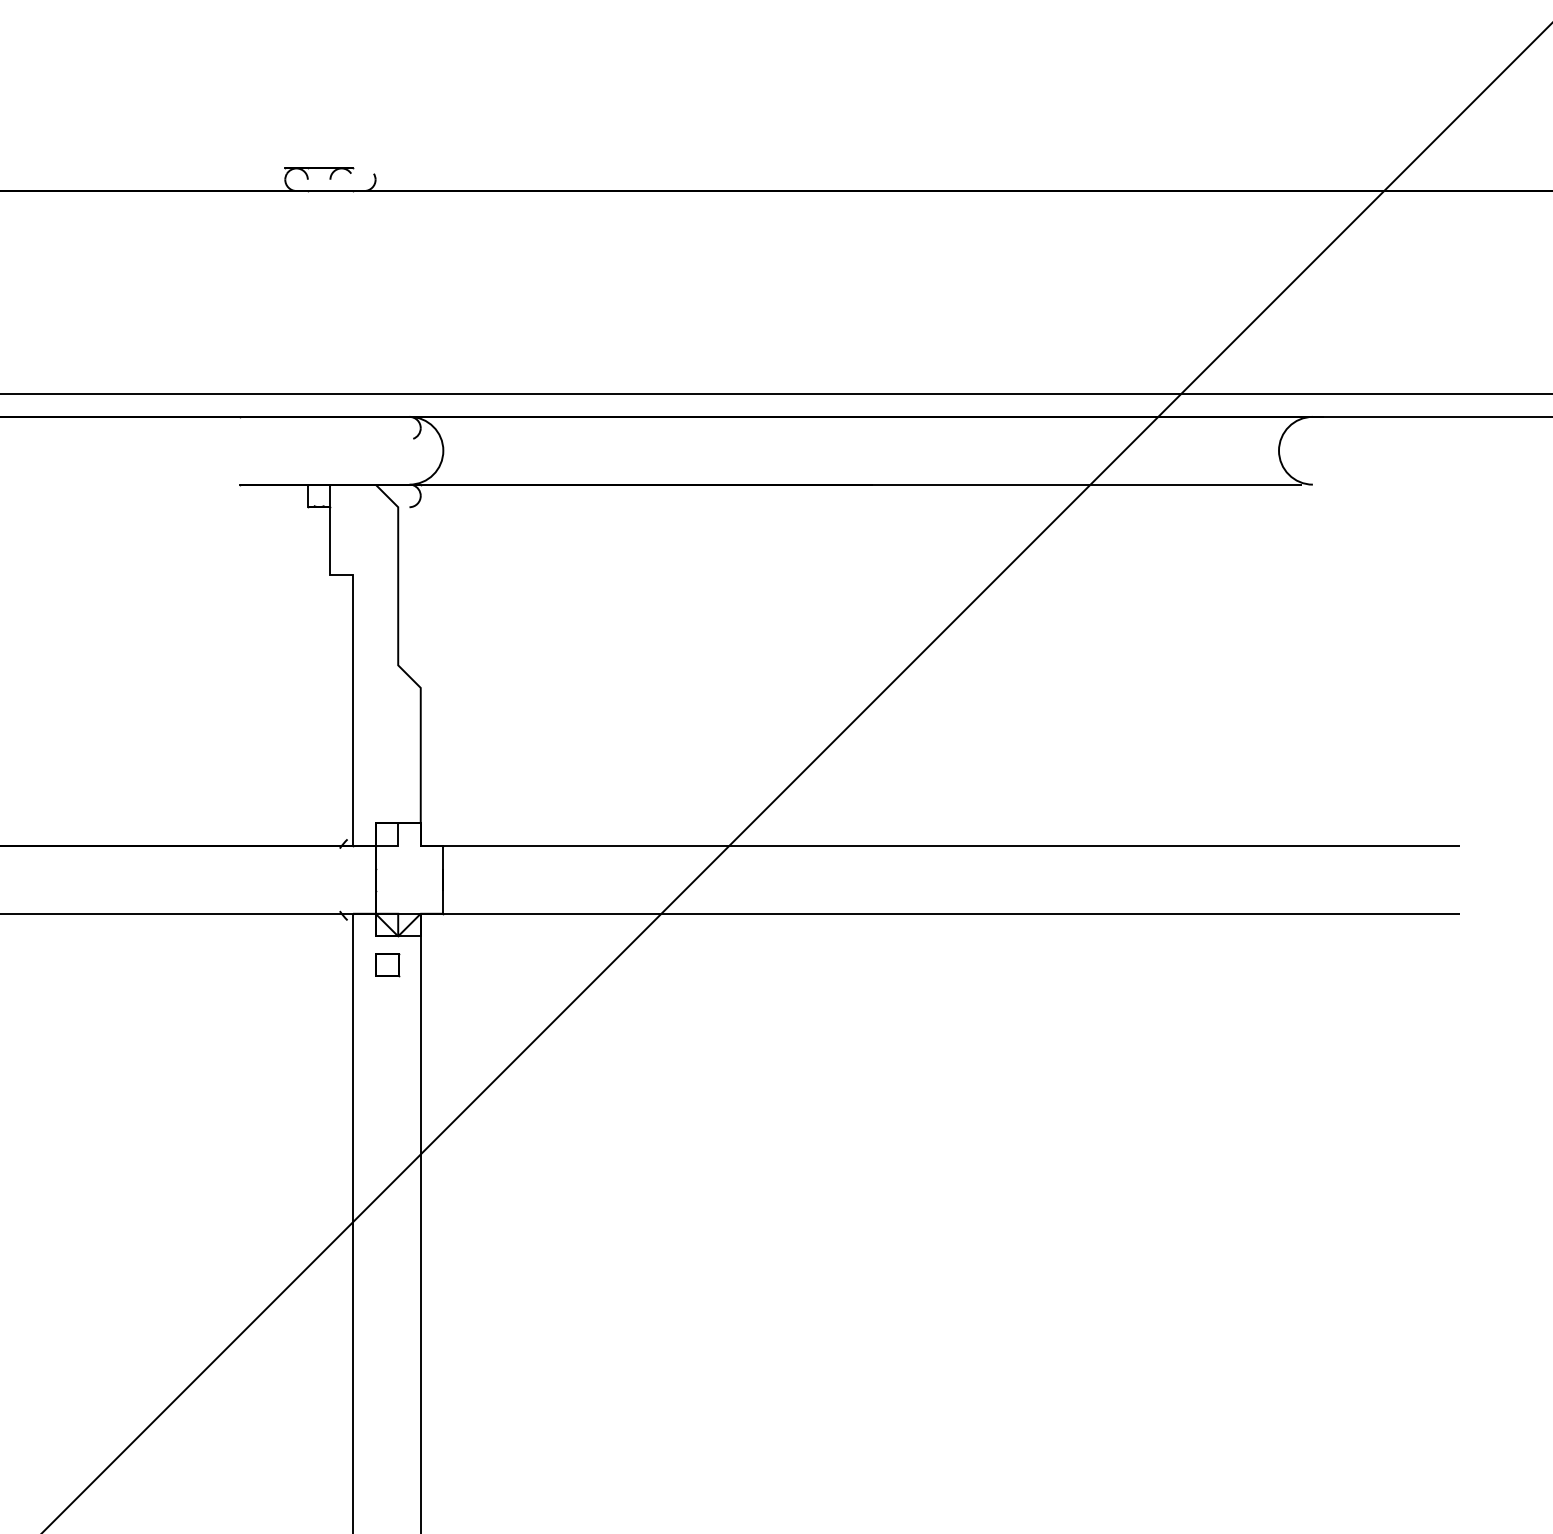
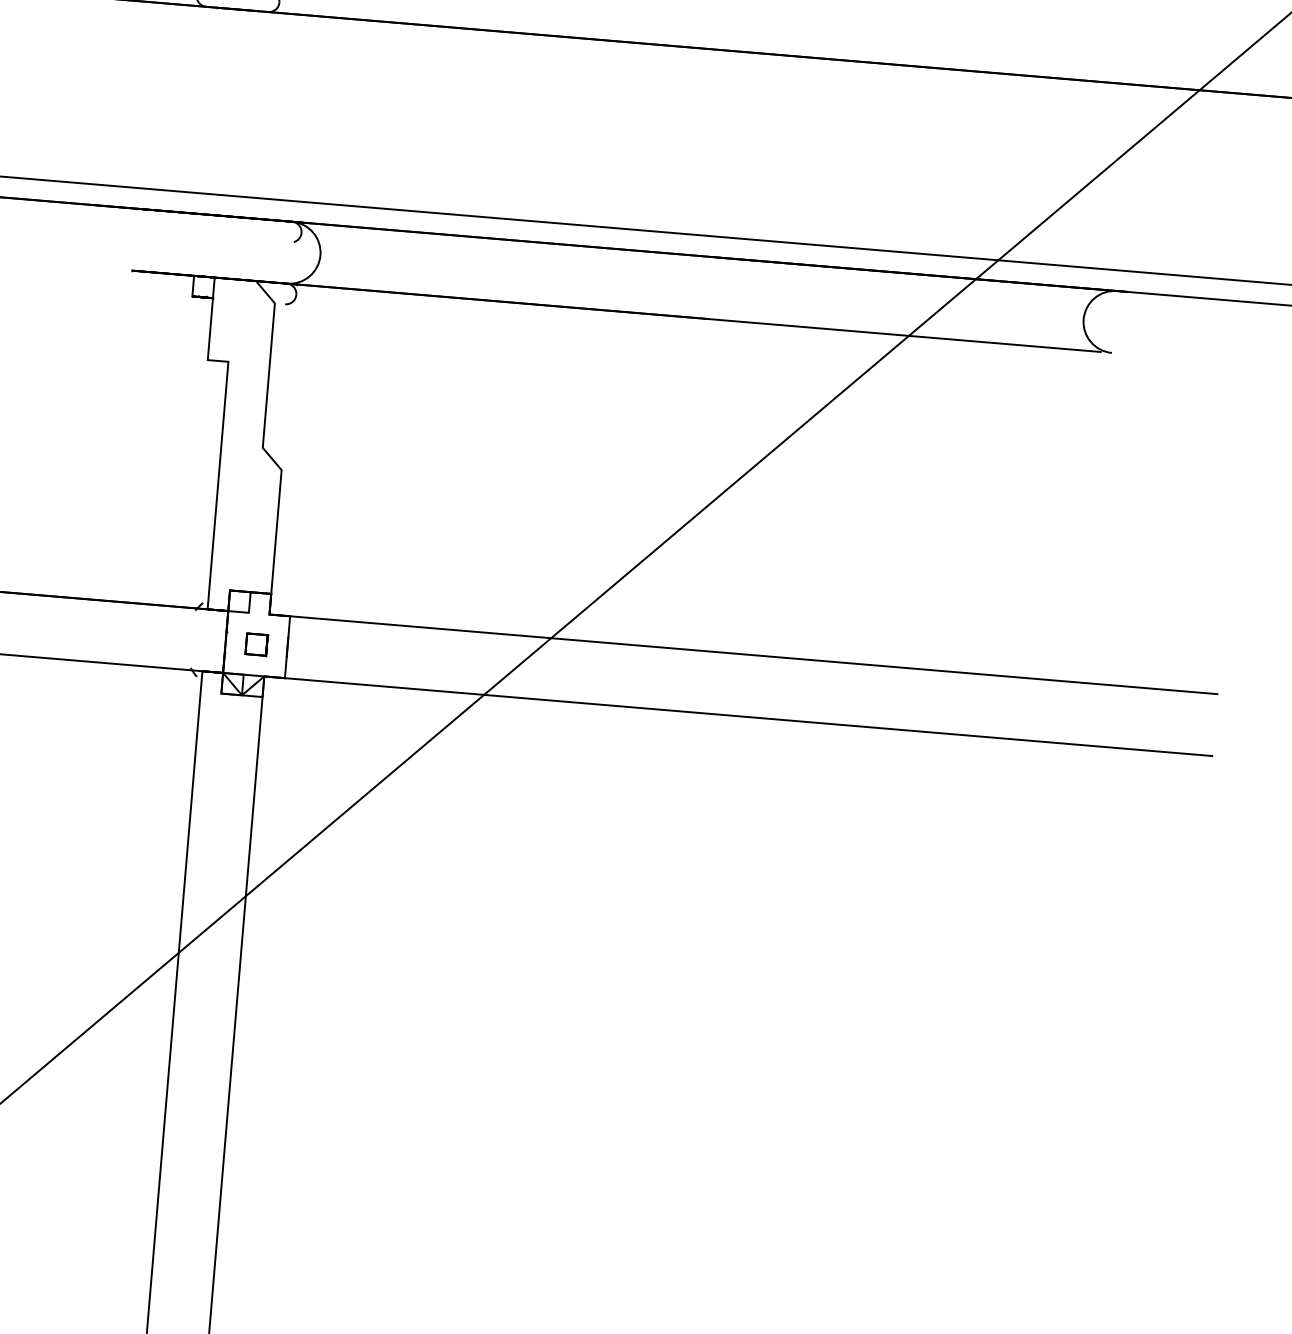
part: (387, 965) -> (256, 645), moved

